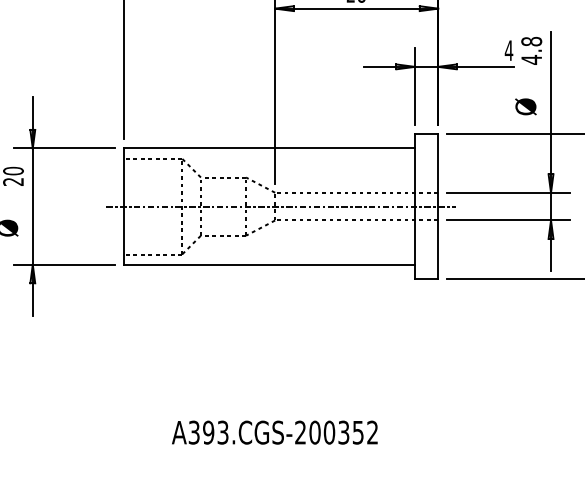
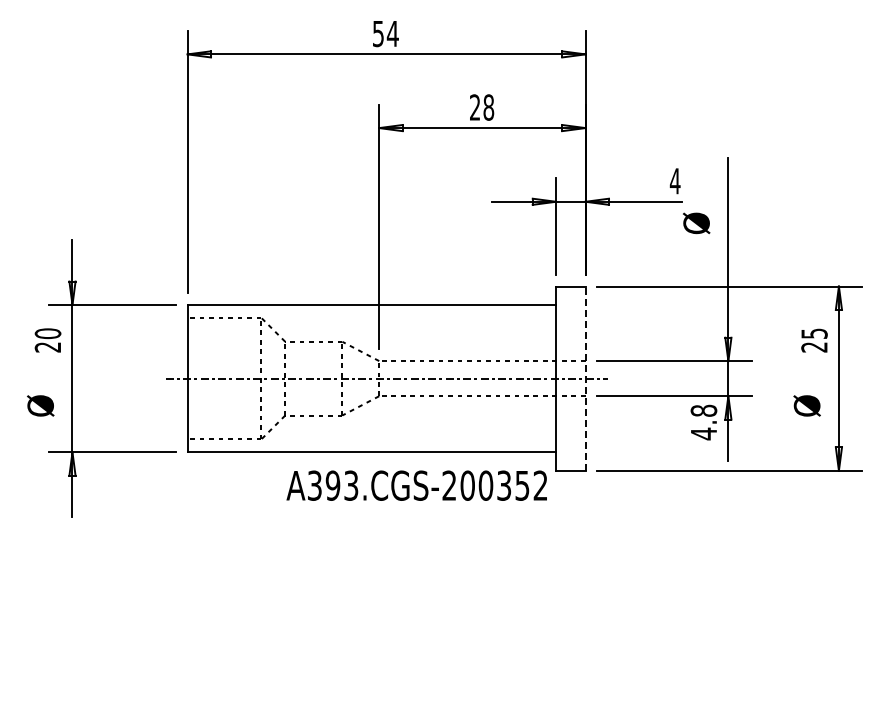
text: (531, 50) -> (703, 422), moved
text: (525, 106) -> (696, 223), moved
line: (438, 206) -> (585, 378), solid -> dashed
text: (274, 432) -> (416, 485), moved

